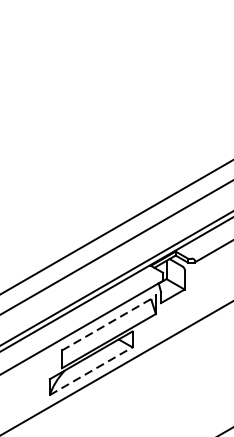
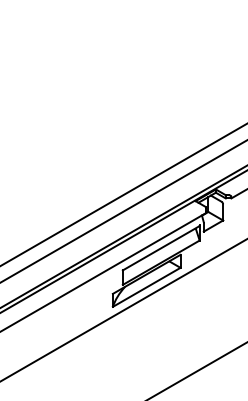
line: (109, 323) -> (161, 248), dashed -> solid
line: (92, 371) -> (147, 287), dashed -> solid

